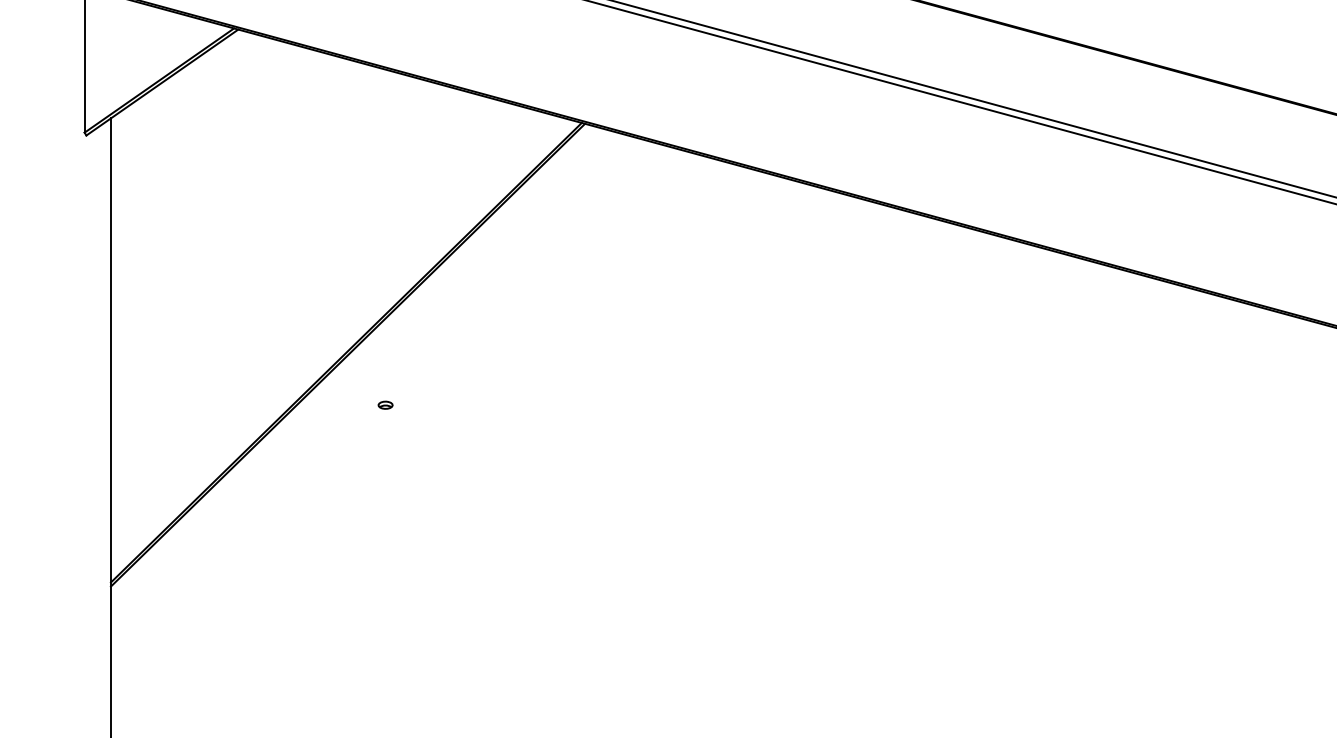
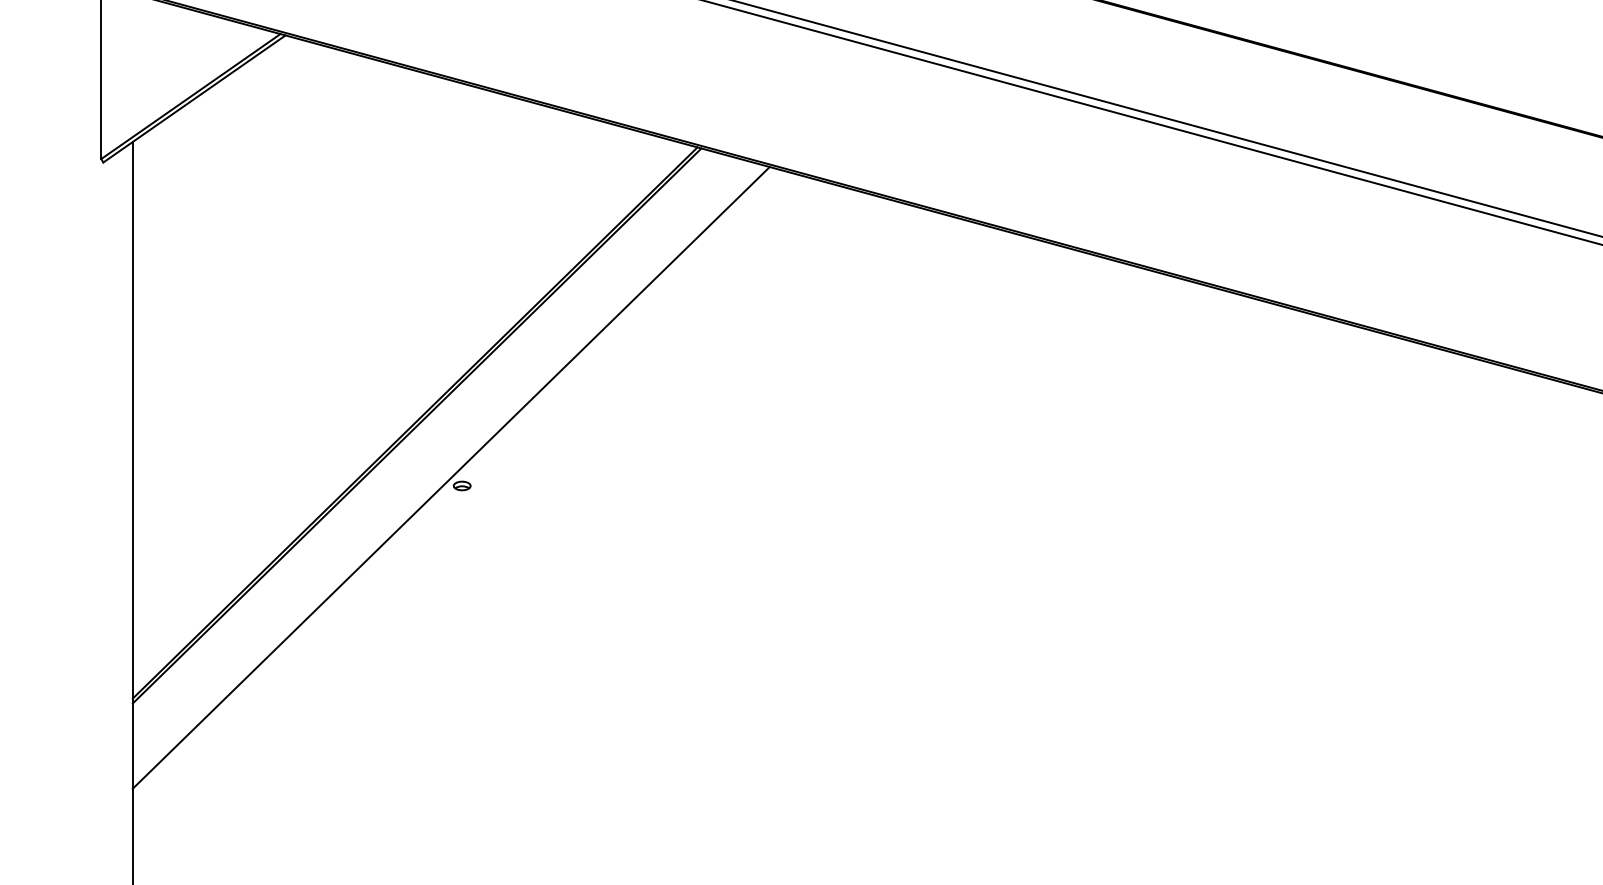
line: (375, 398) -> (450, 477), added

